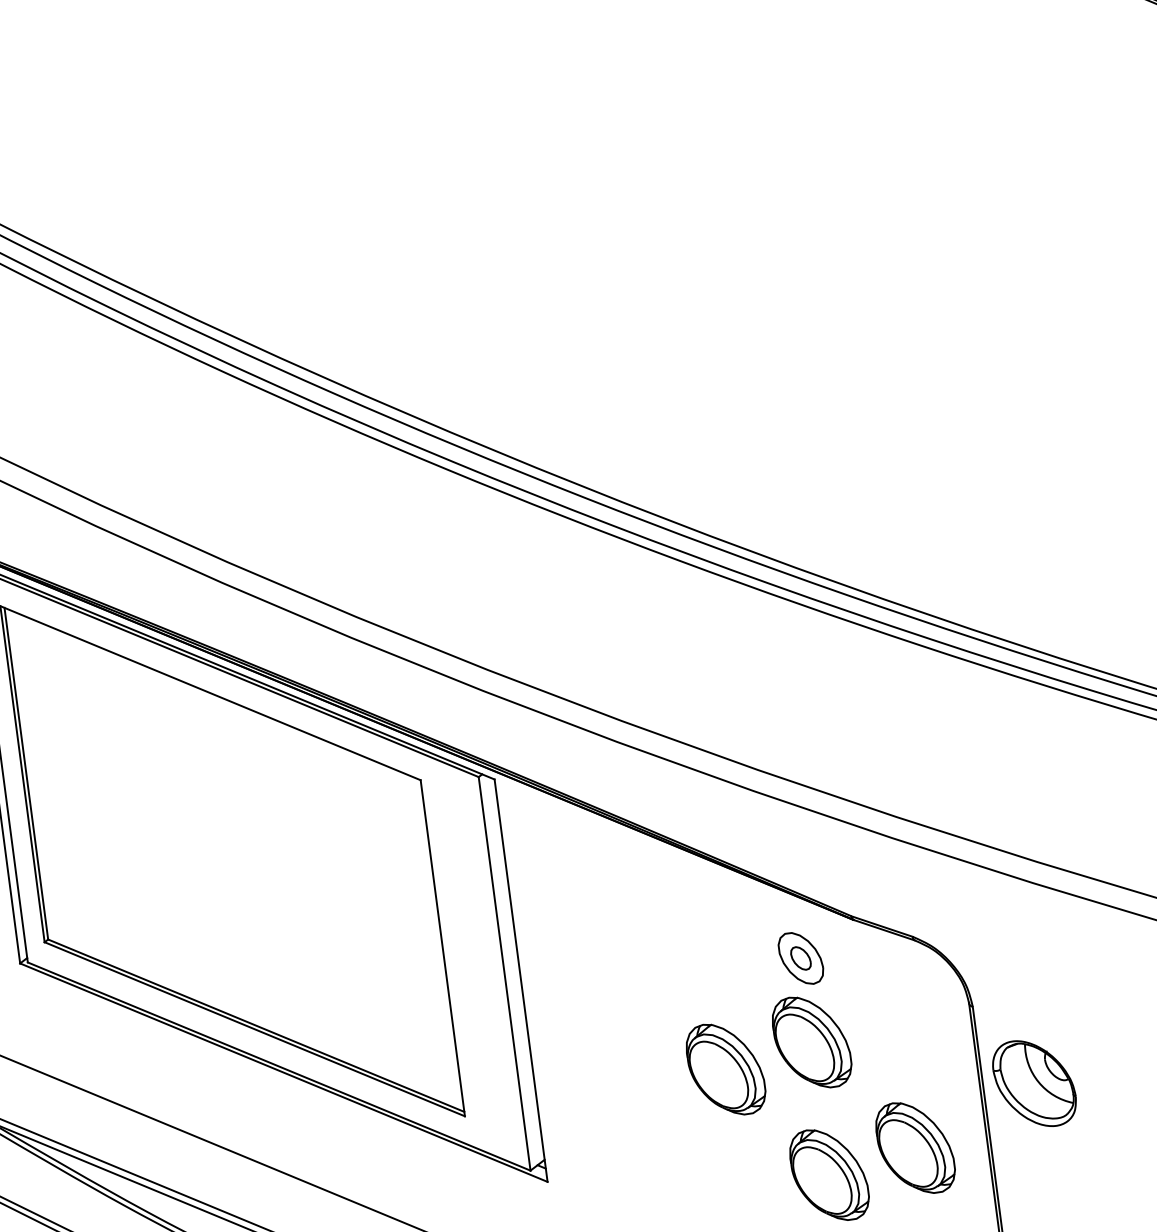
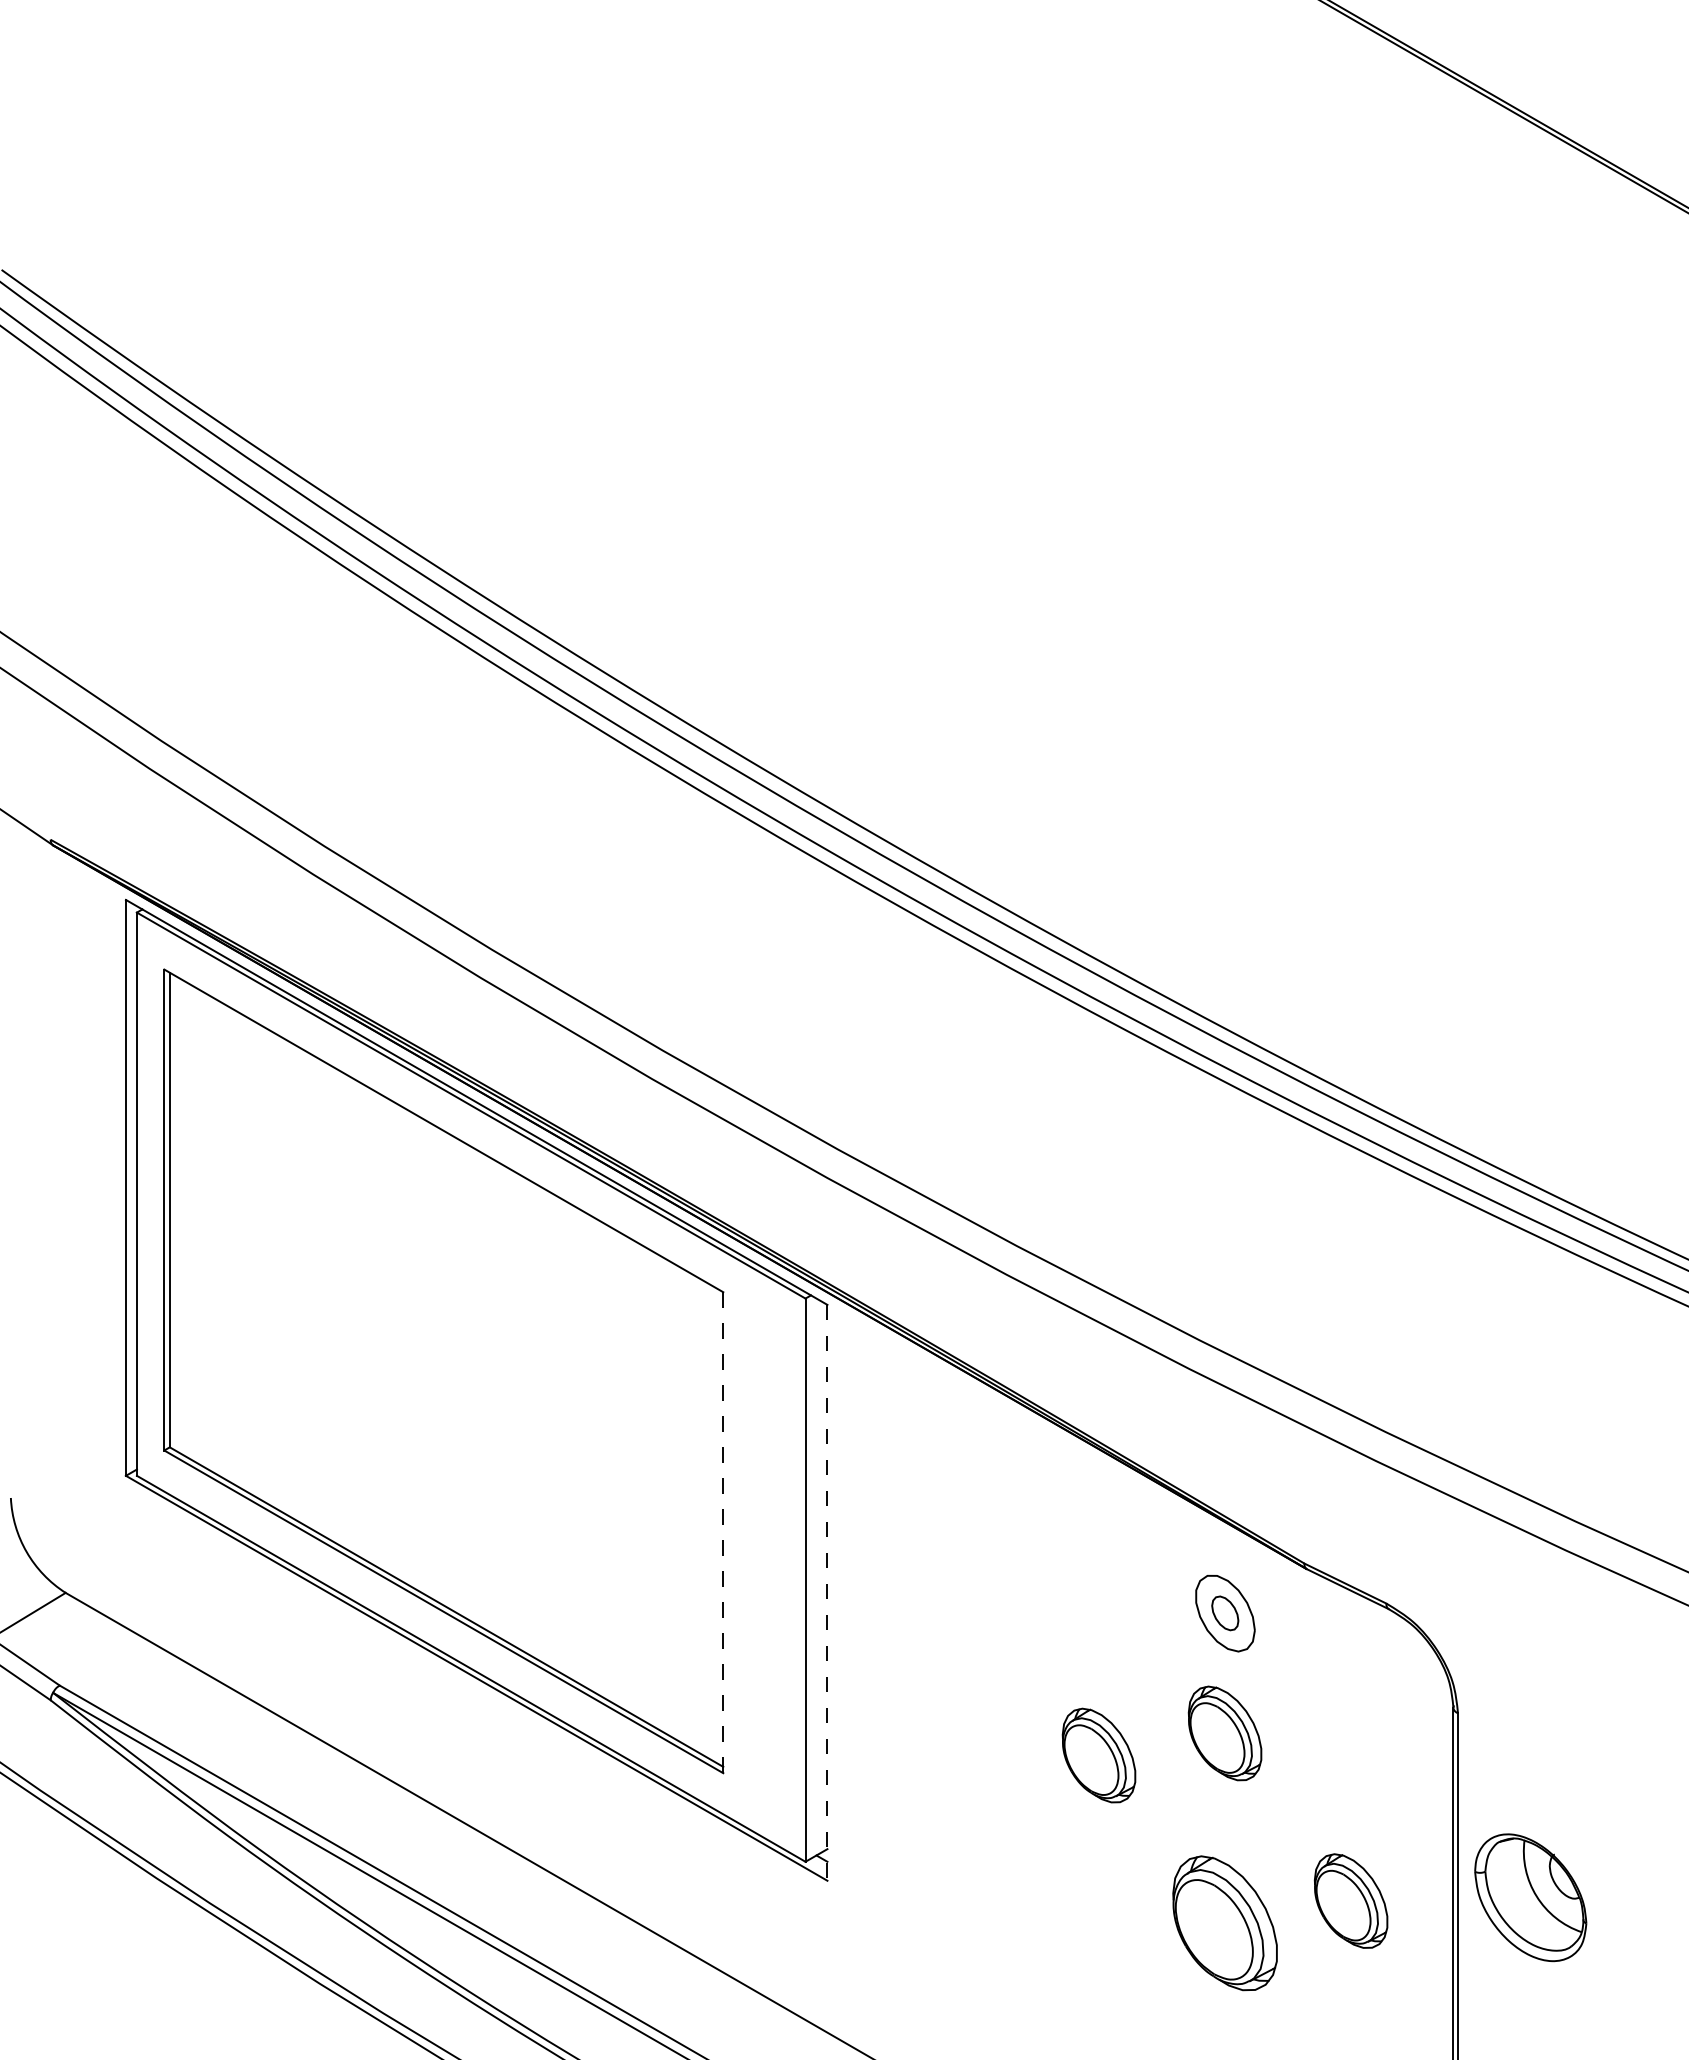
line: (443, 948) -> (723, 1533), solid -> dashed
line: (521, 980) -> (827, 1592), solid -> dashed
part: (811, 1042) -> (1224, 1733), size x0.7
part: (725, 1069) -> (1098, 1755), size x0.7
part: (1034, 1083) -> (1530, 1897), moved
part: (914, 1147) -> (1350, 1900), size x0.7

